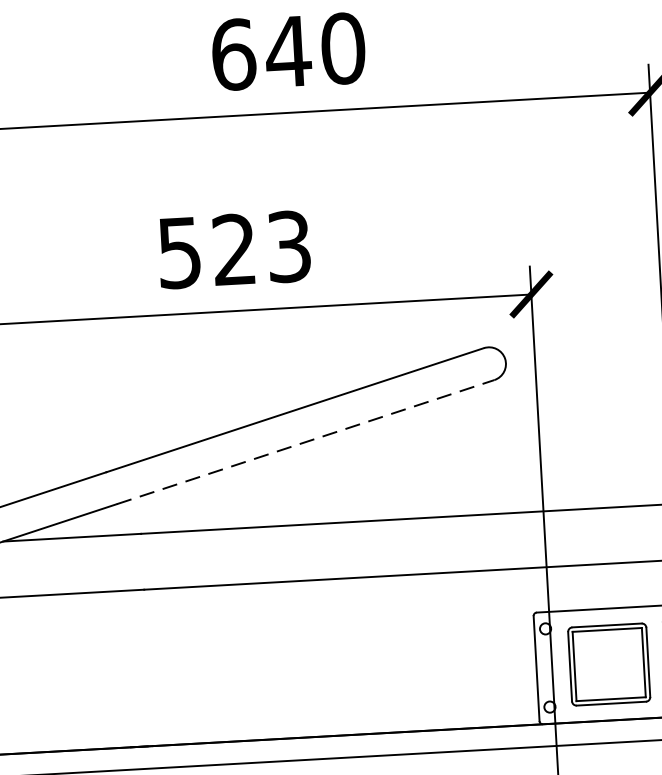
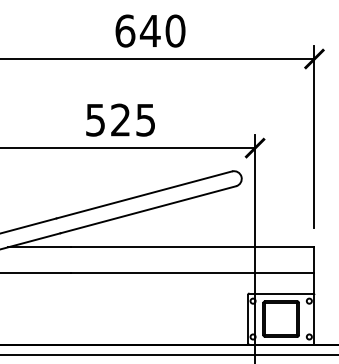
text: (288, 245) -> (145, 119), 523 -> 525
line: (306, 441) -> (148, 209), dashed -> solid

